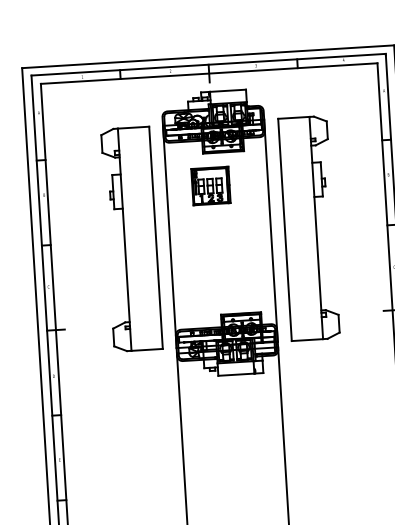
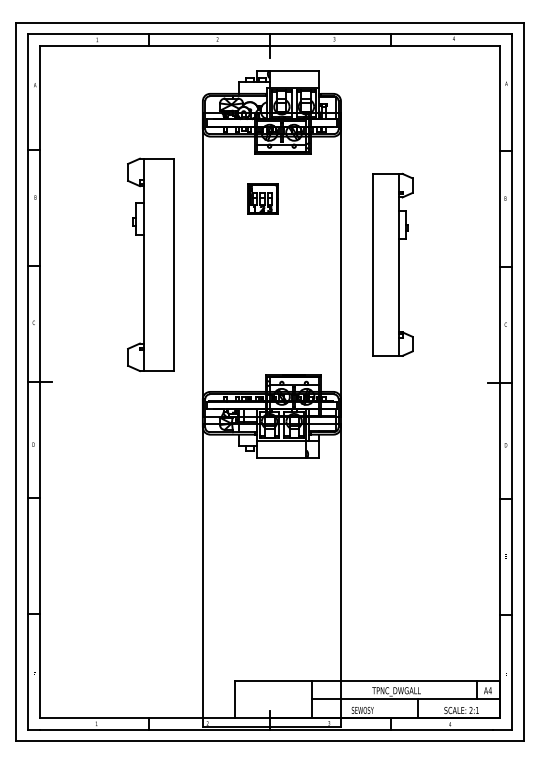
part: (210, 185) -> (262, 198), size x0.6
part: (308, 228) -> (392, 264), size x0.6
part: (131, 239) -> (150, 264), size x0.7

